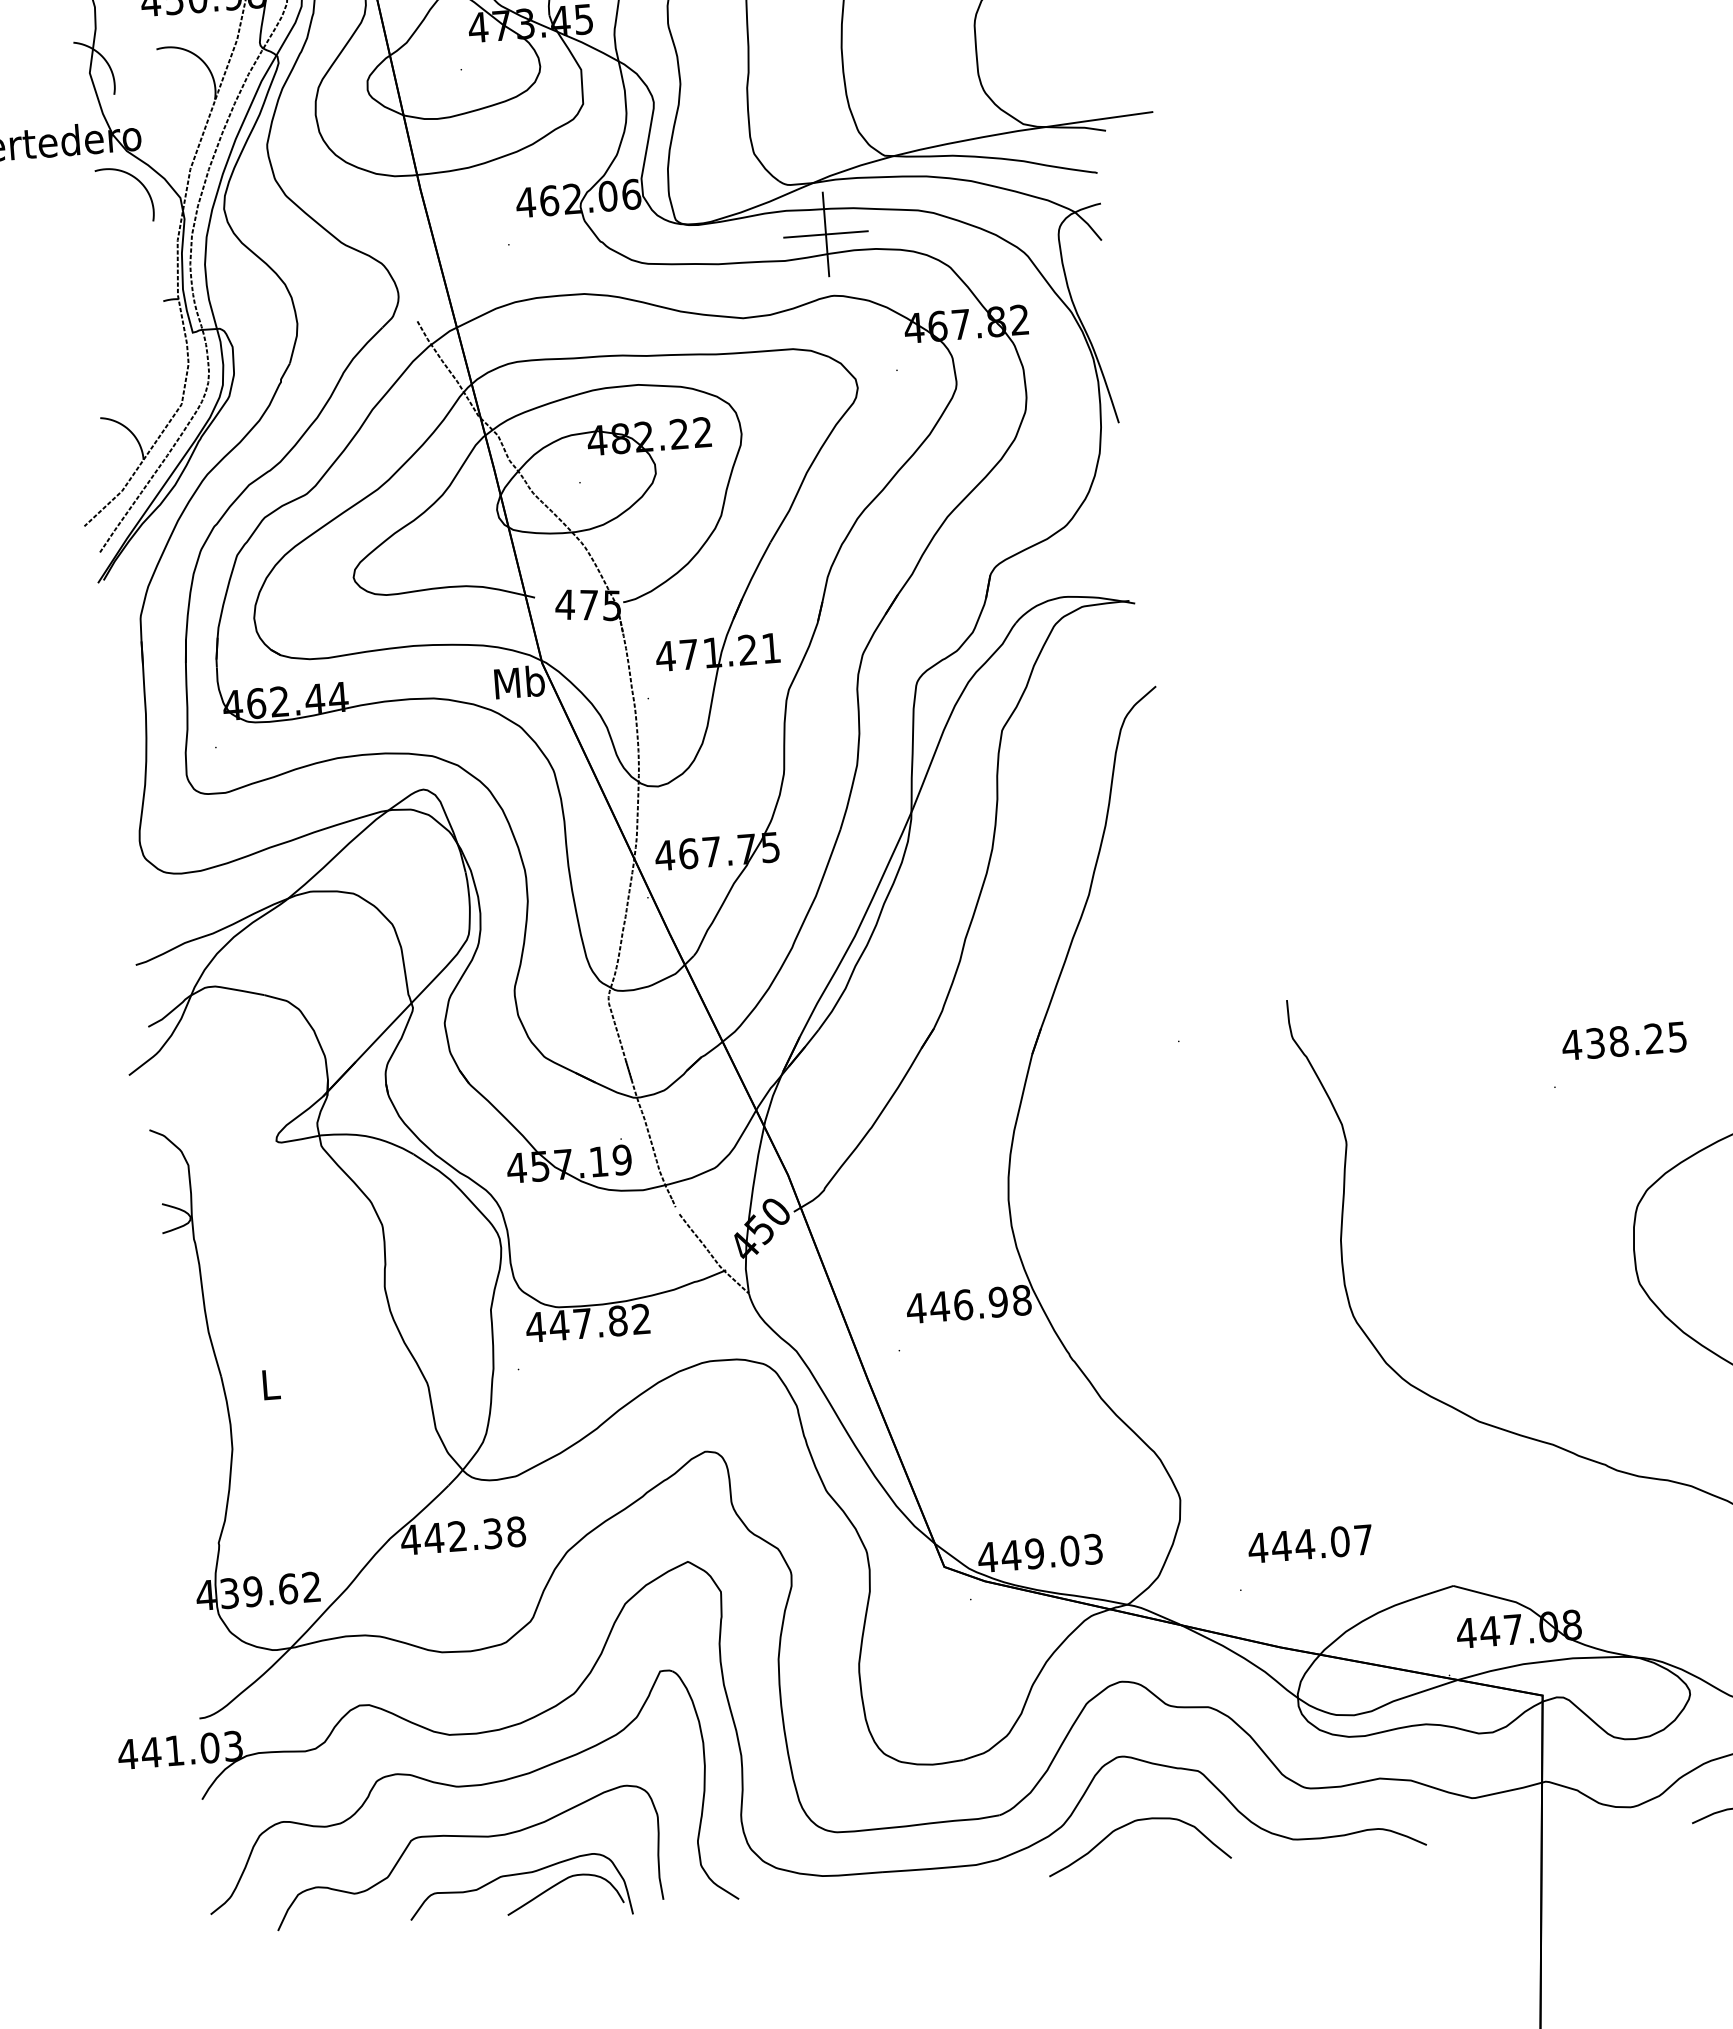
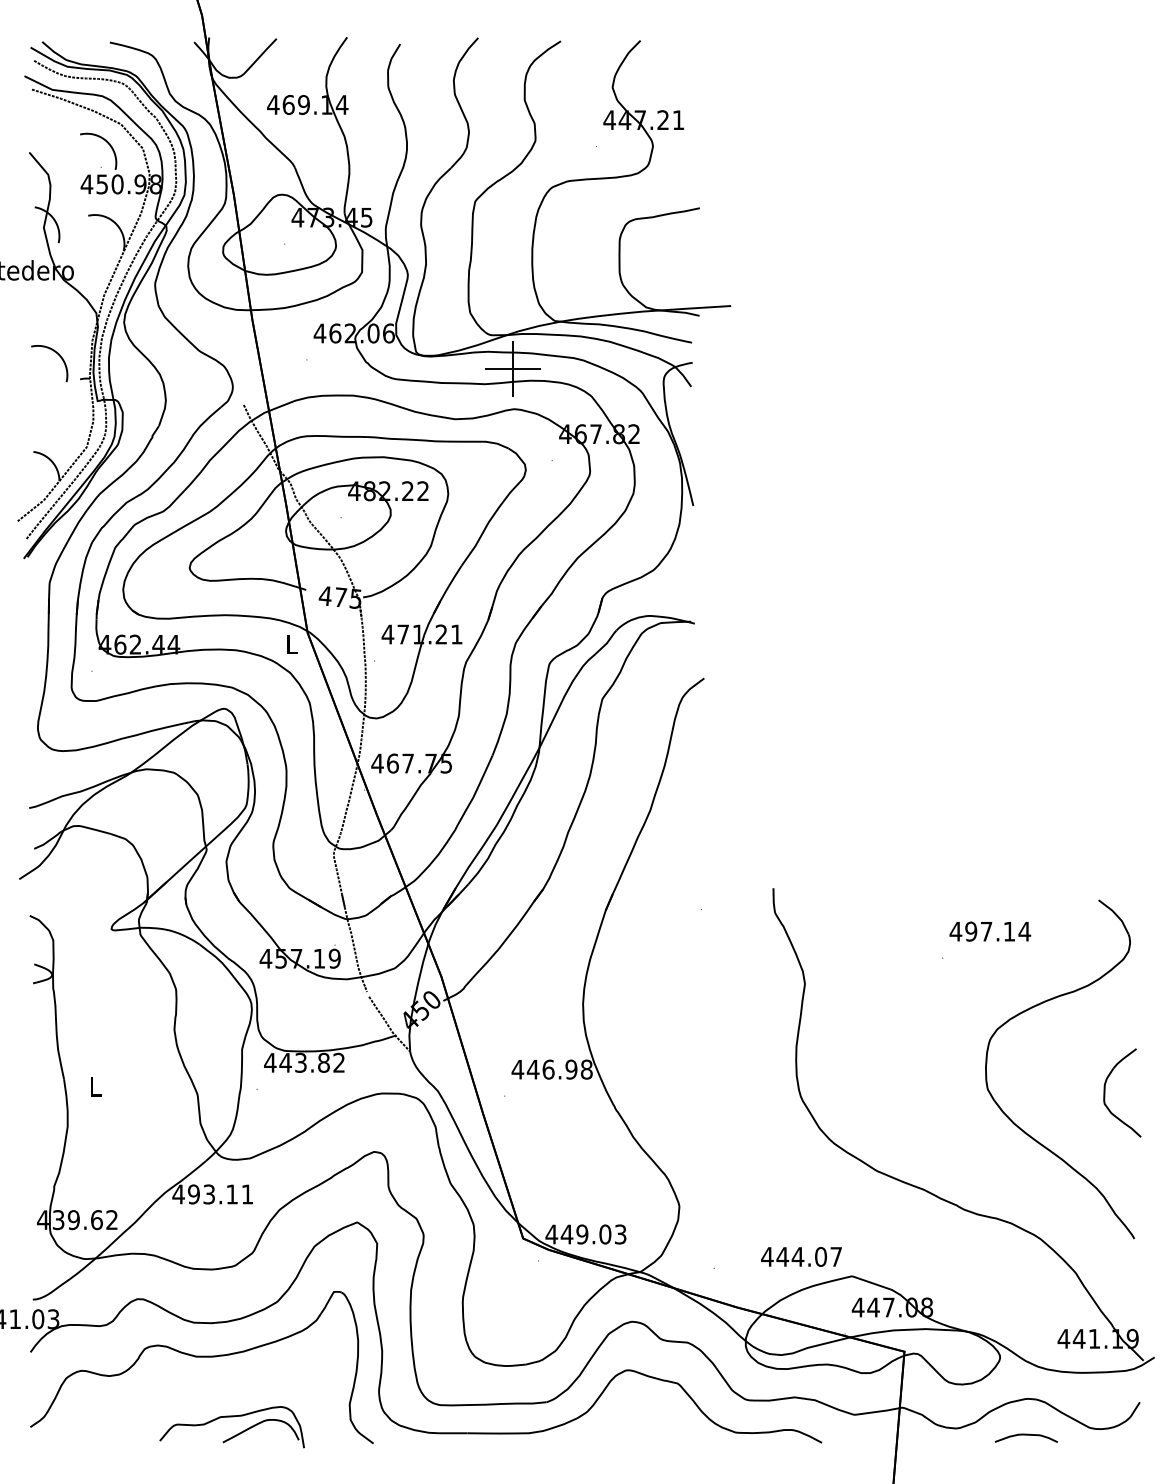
curve: (136, 180) -> (57, 354), moved
text: (520, 681) -> (292, 643), Mb -> L
text: (1637, 1039) -> (998, 931), 438.25 -> 497.14
text: (581, 1323) -> (300, 1062), 447.82 -> 443.82
text: (474, 1535) -> (220, 1194), 442.38 -> 493.11
text: (1310, 1543) -> (801, 1256), moved
curve: (1132, 1823) -> (632, 1414), removed
curve: (465, 1838) -> (199, 1390), removed

